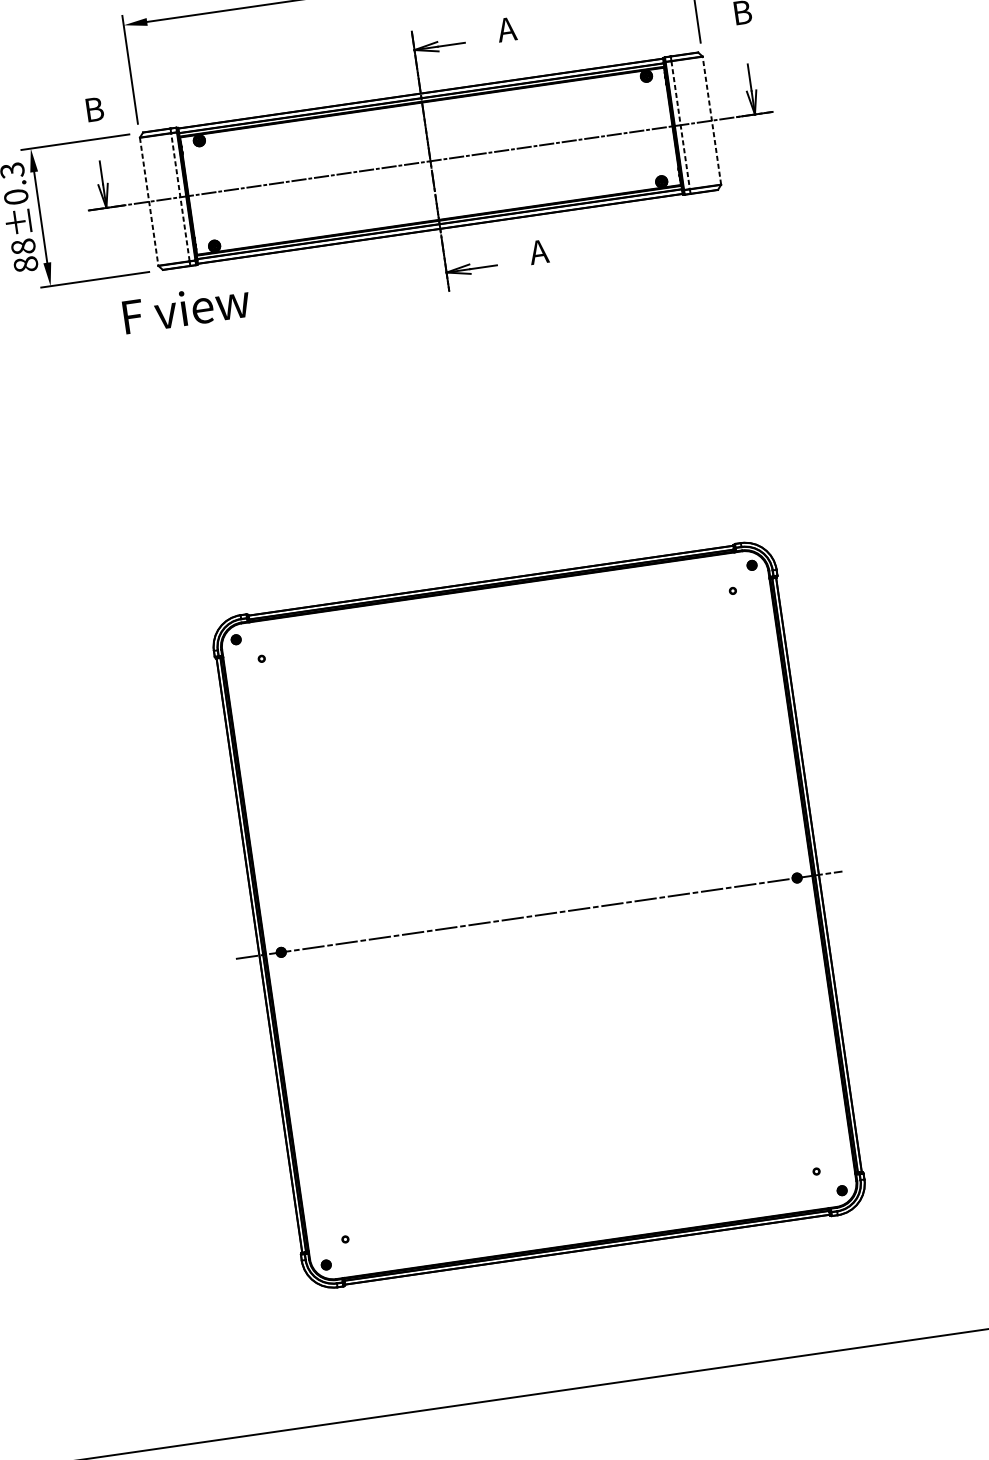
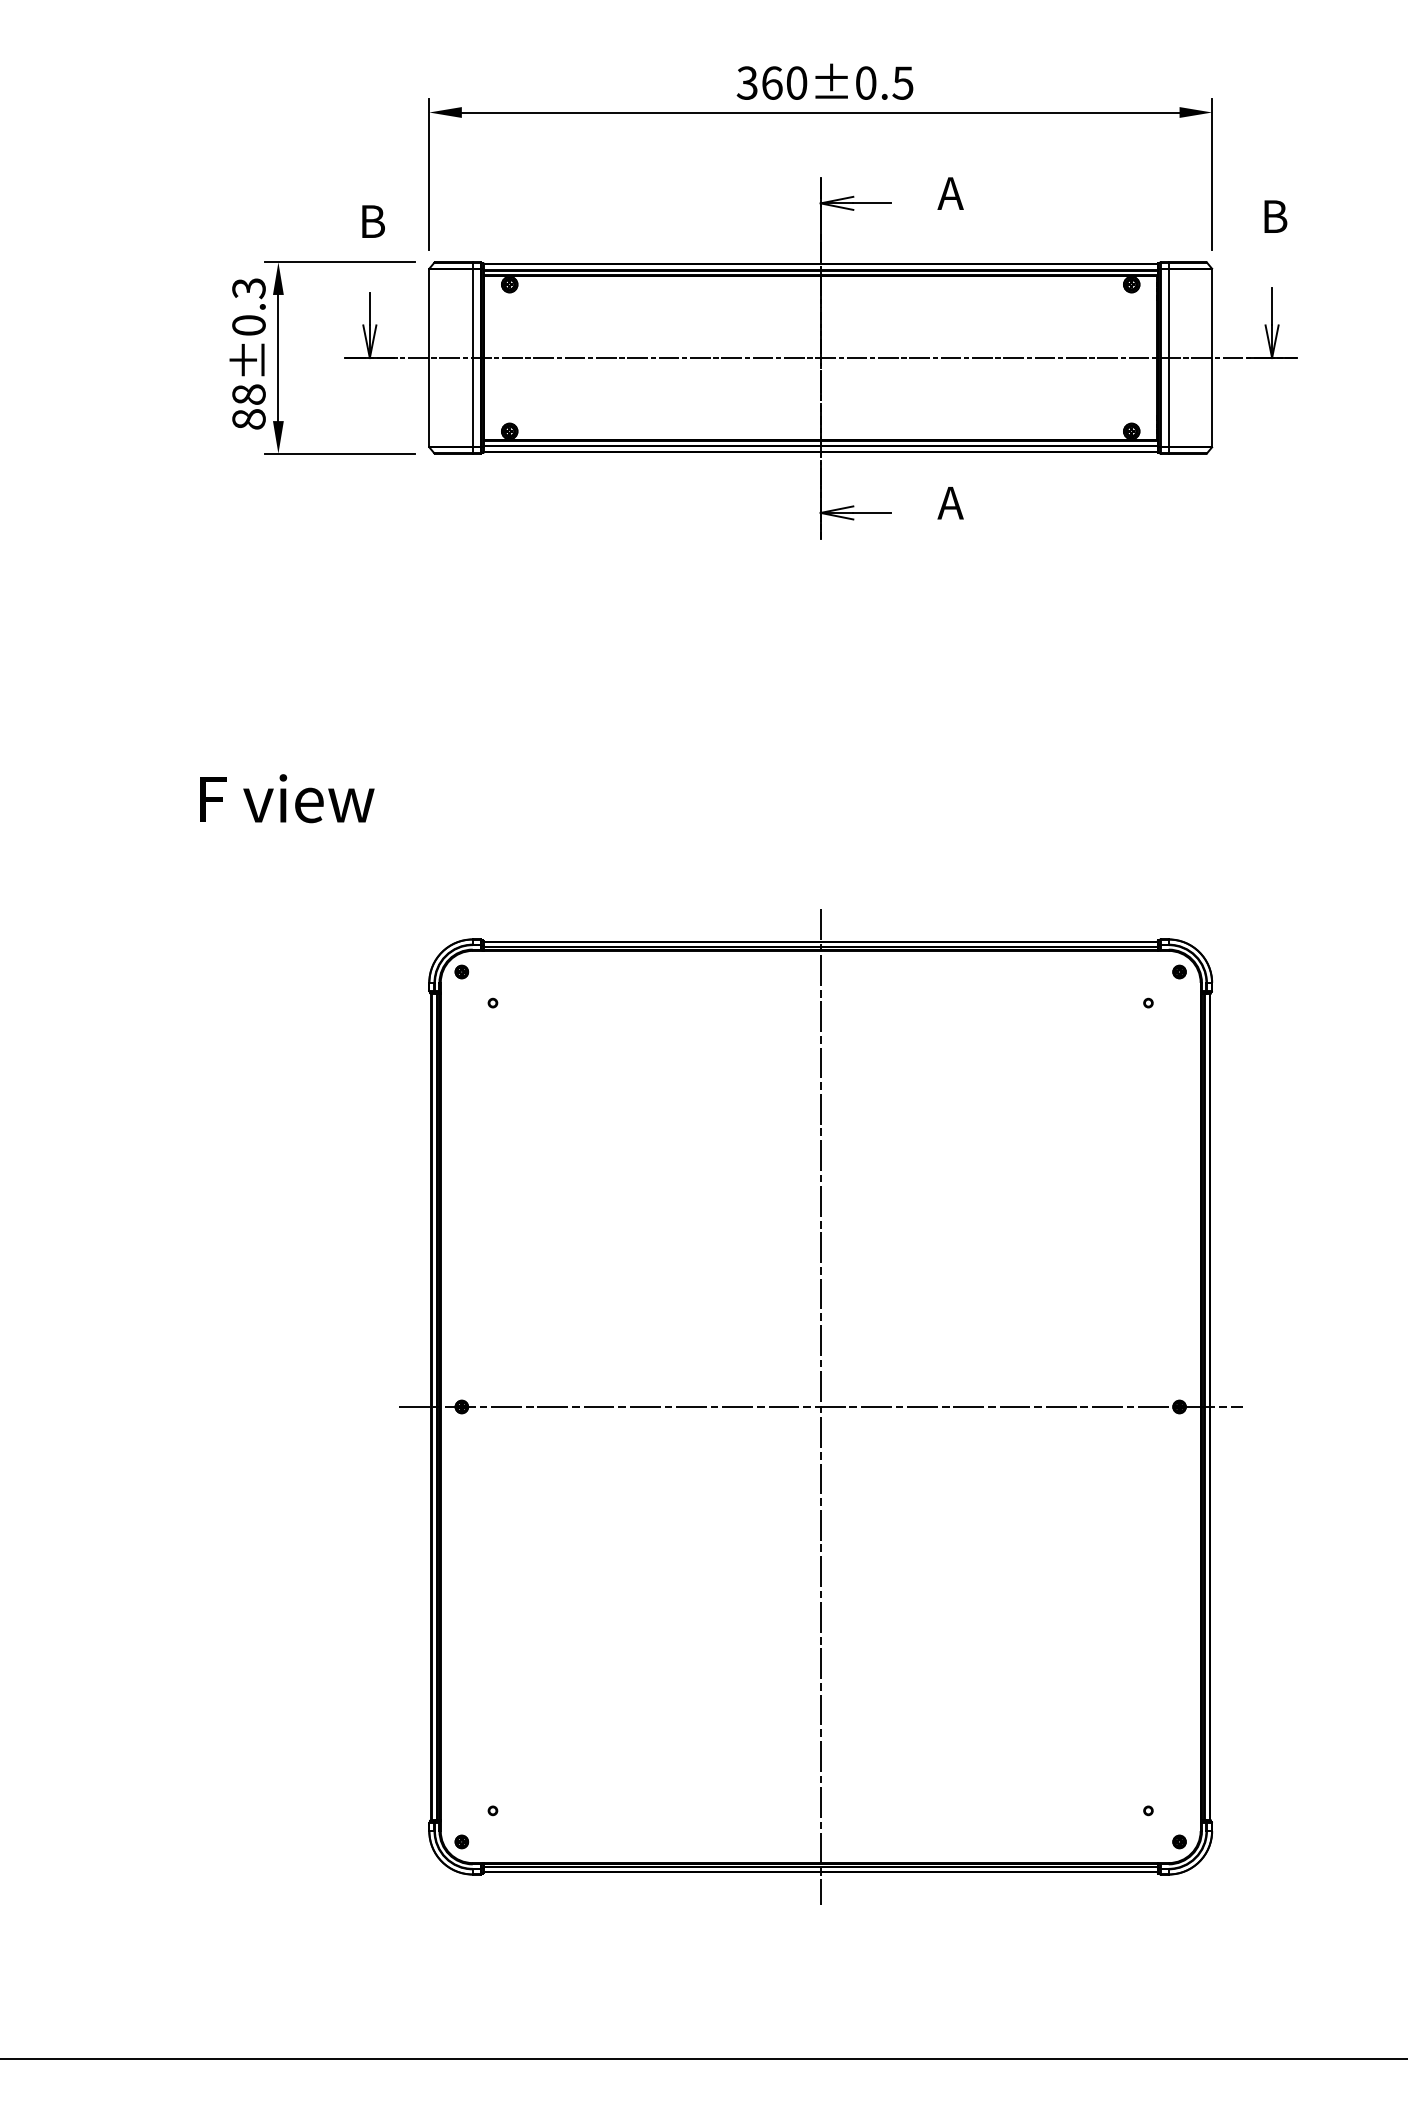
line: (712, 121) -> (1212, 358), dashed -> solid
line: (680, 125) -> (1168, 358), dashed -> solid
line: (180, 197) -> (472, 358), dashed -> solid
line: (149, 202) -> (429, 358), dashed -> solid
text: (186, 308) -> (287, 798), moved
line: (538, 914) -> (820, 1406), added

